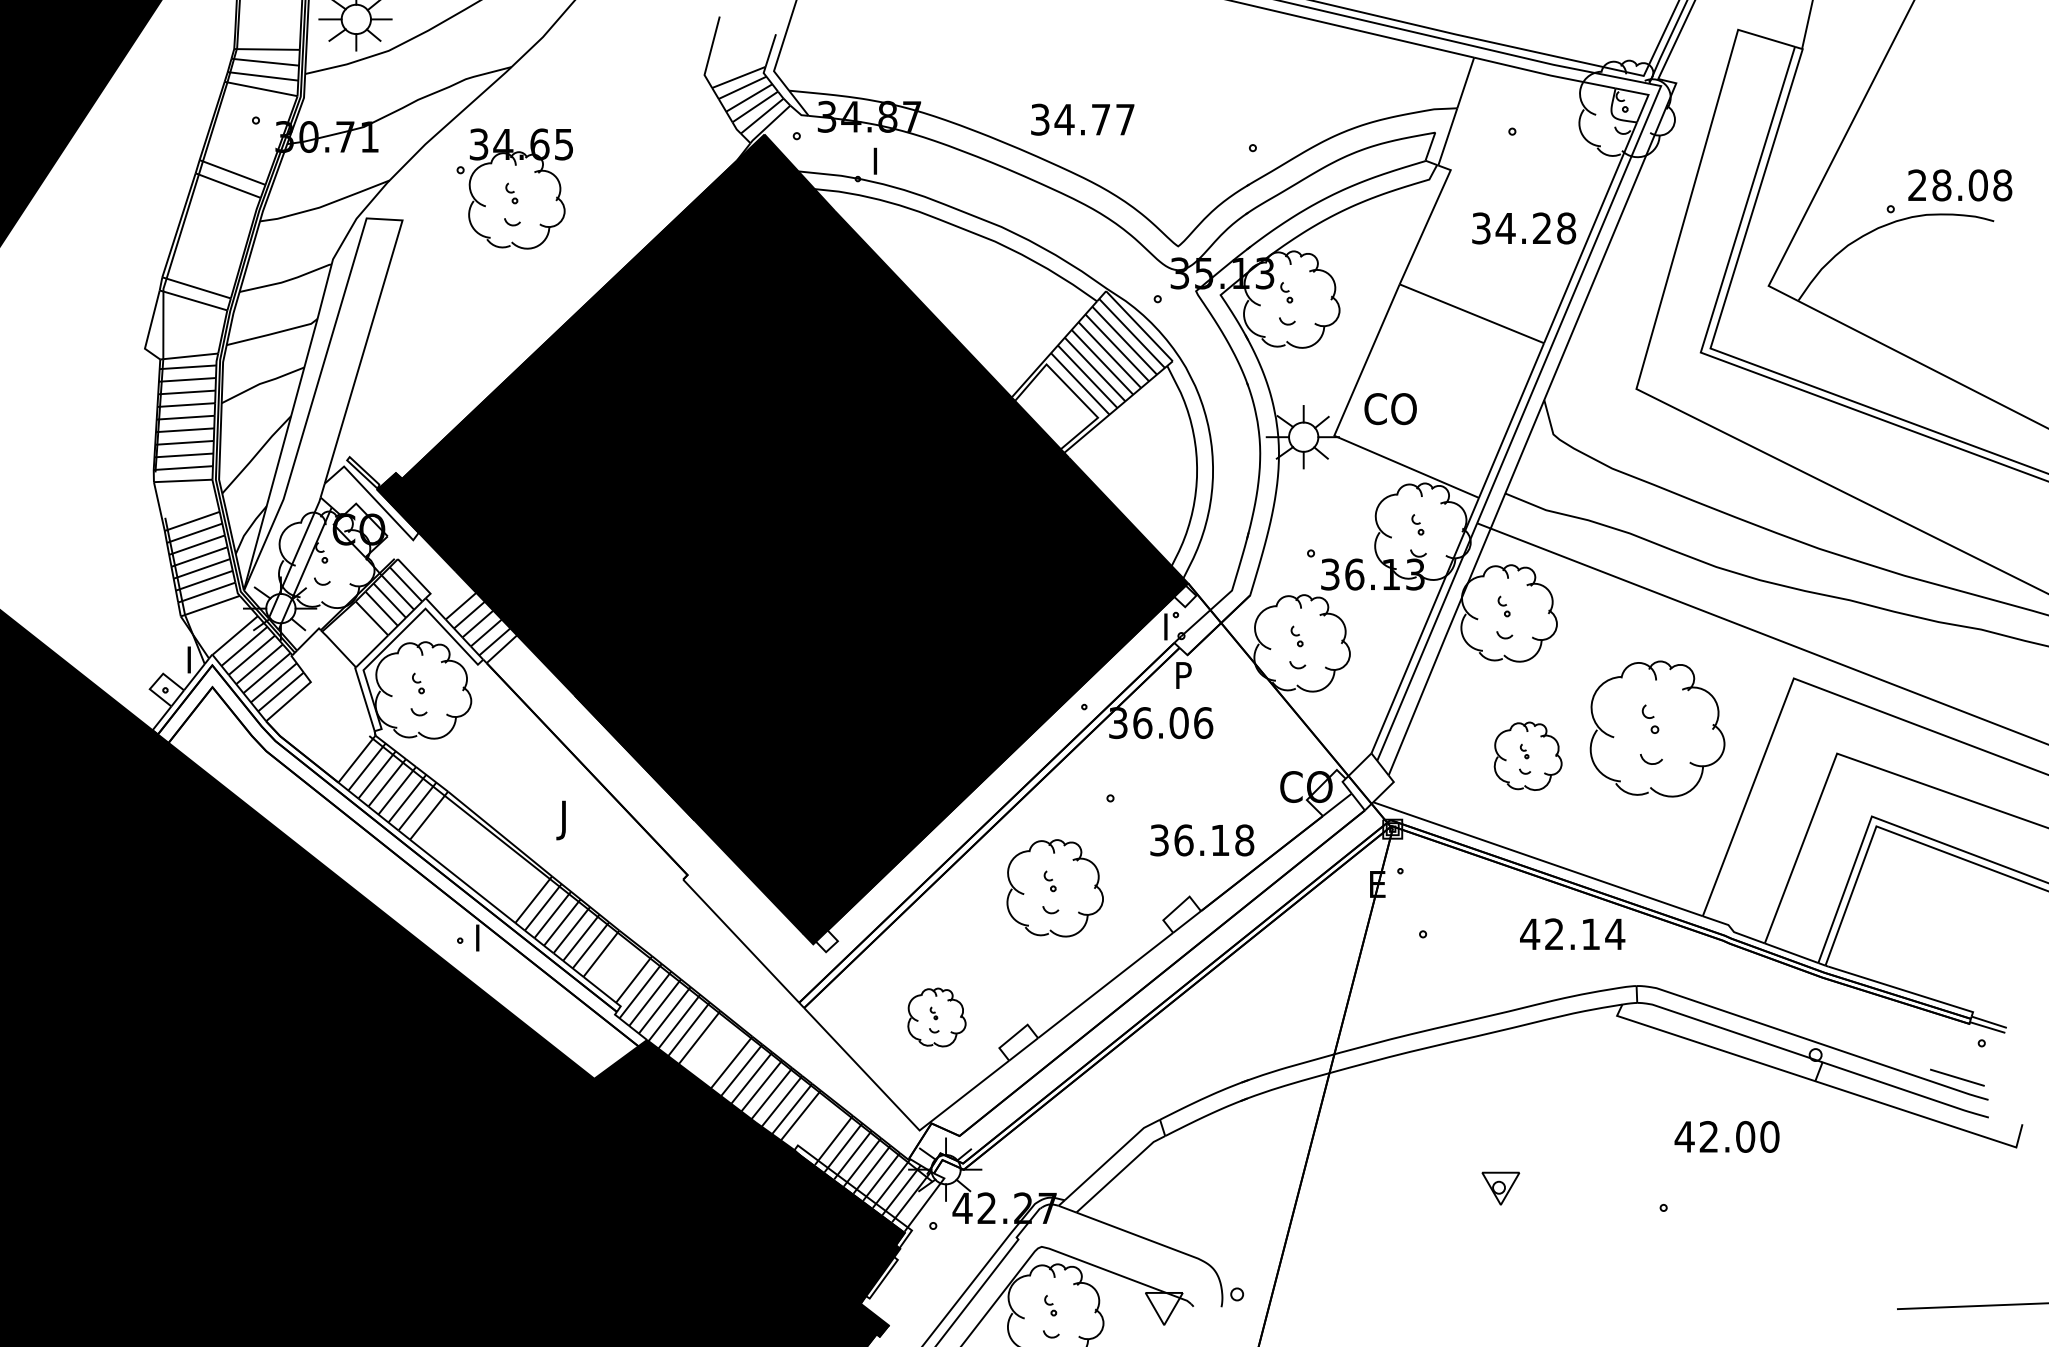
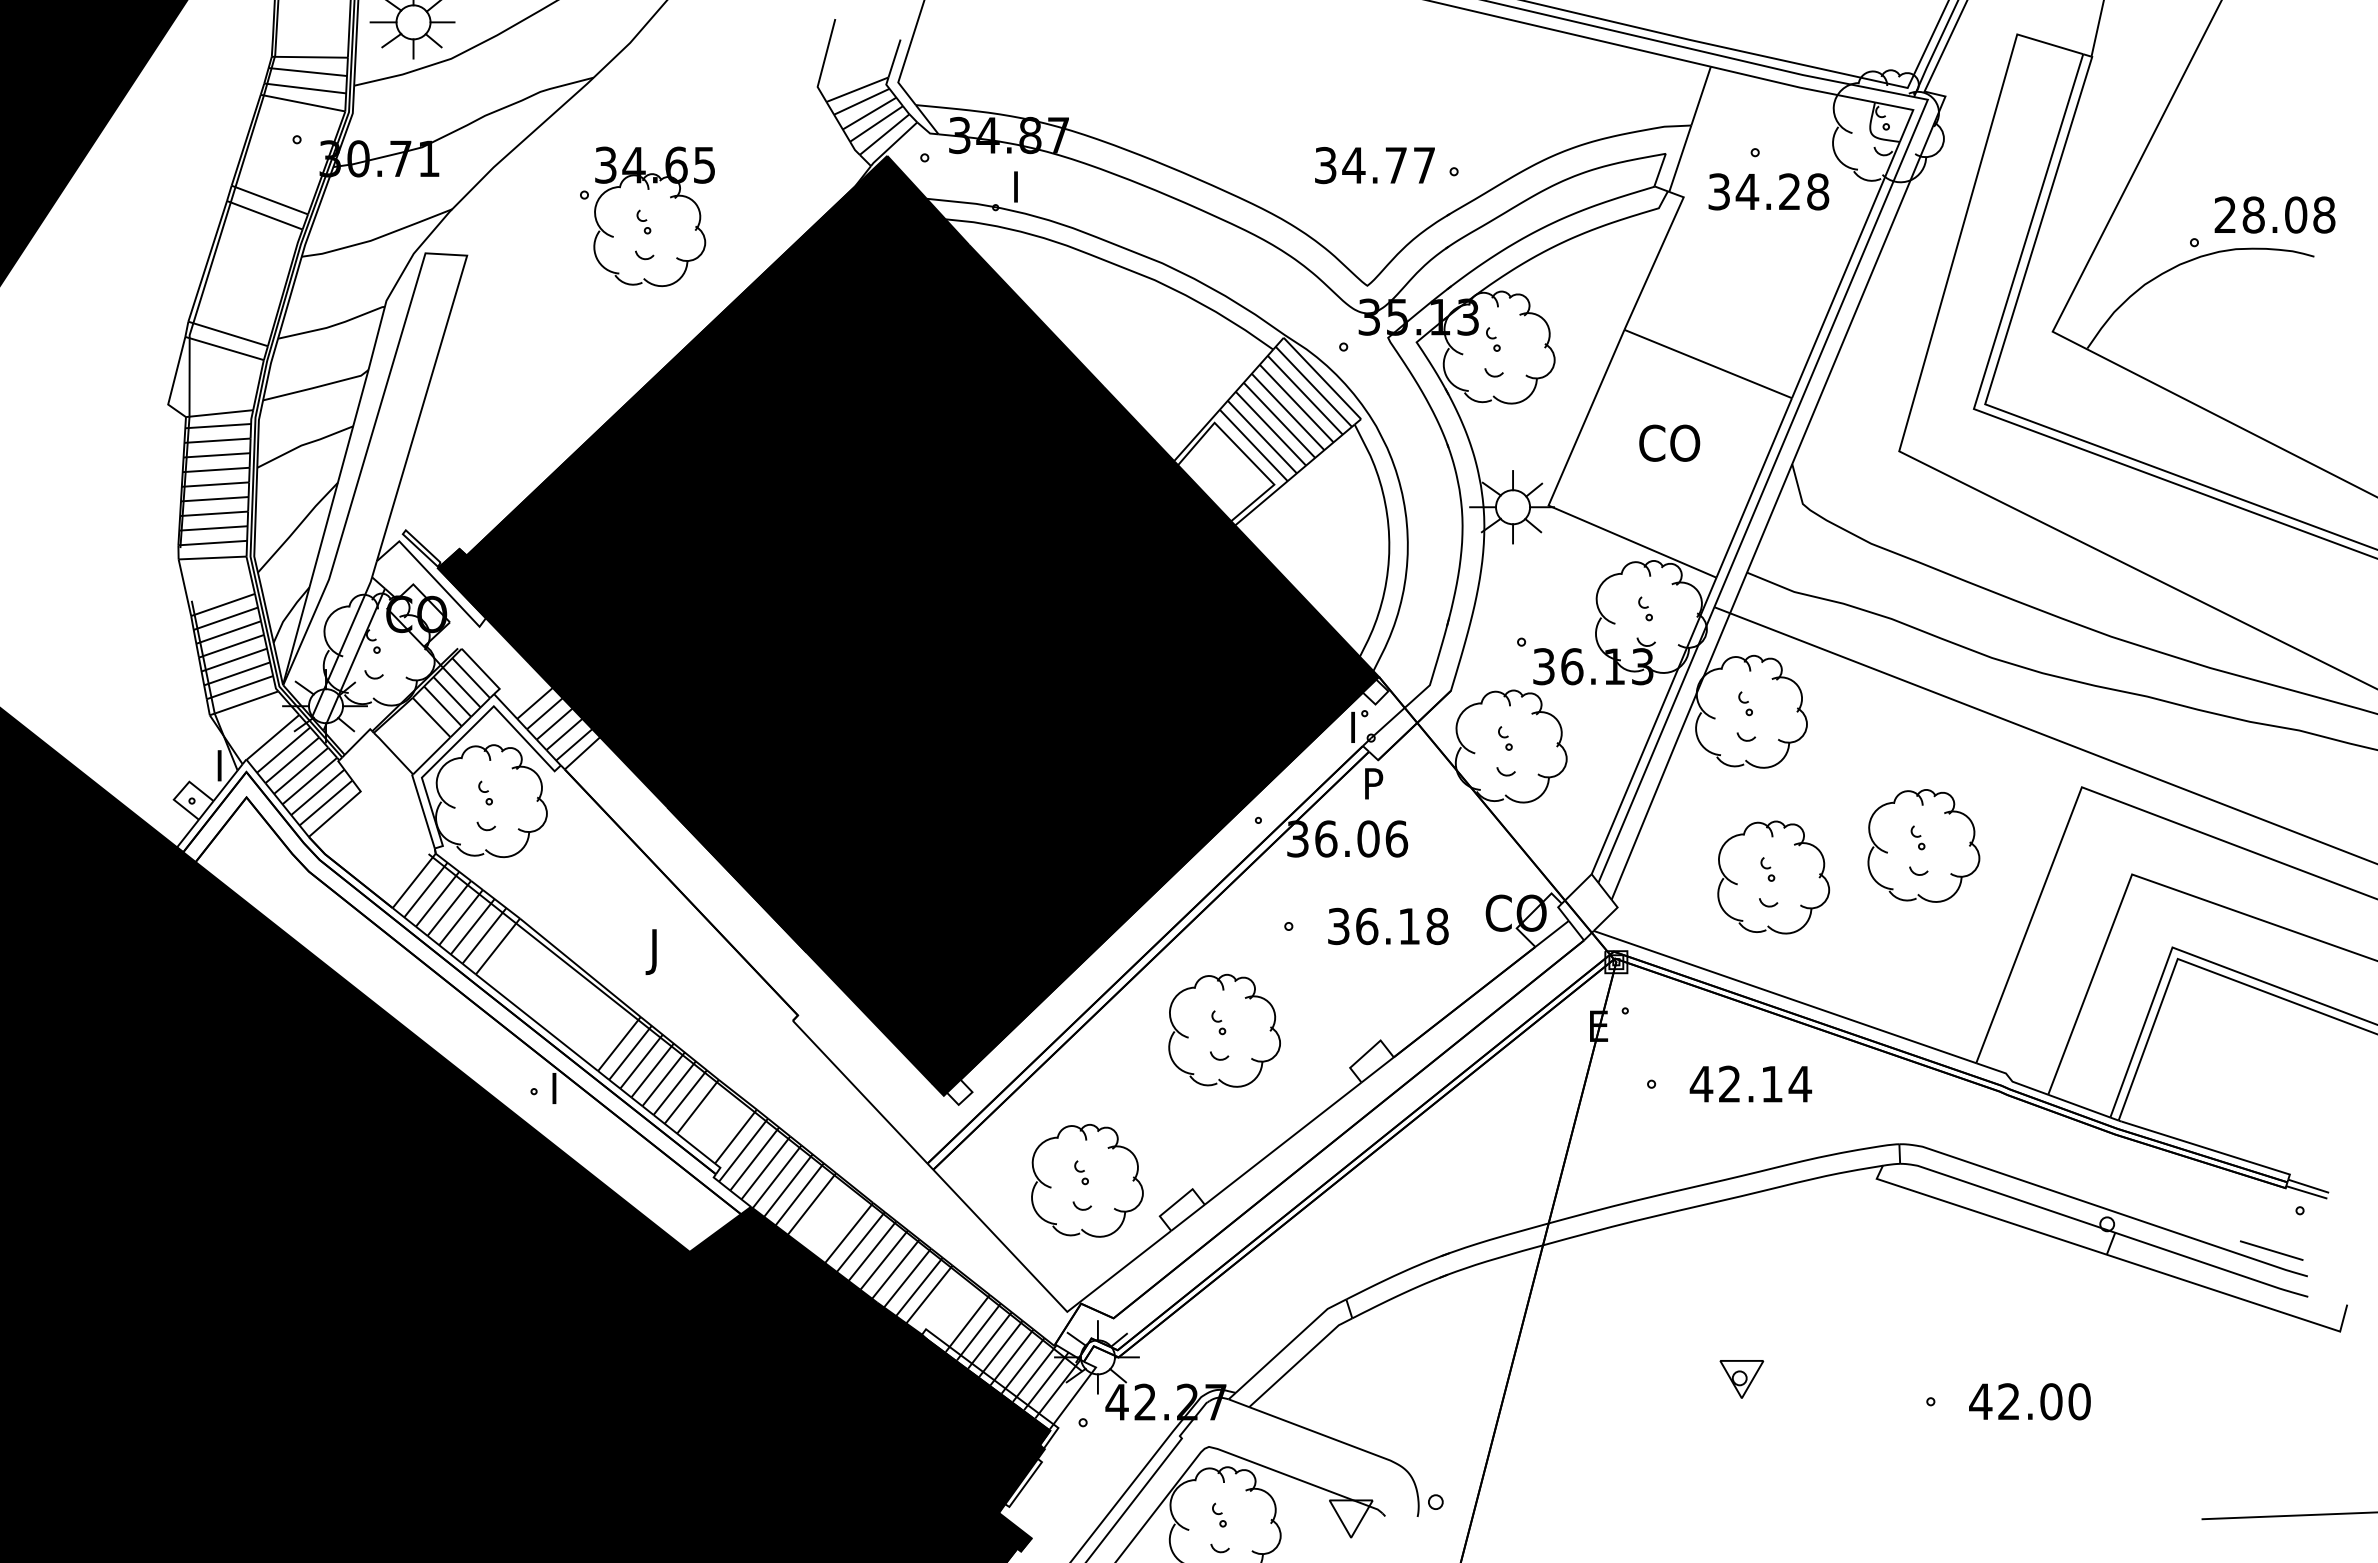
text: (1082, 119) -> (1374, 165), moved
part: (514, 188) -> (646, 216), moved
text: (1524, 228) -> (1769, 191), moved
text: (1390, 409) -> (1669, 443), moved
part: (1657, 728) -> (1923, 845), size x0.71
part: (1527, 756) -> (1772, 877), size x1.43
text: (1202, 840) -> (1388, 926), moved
text: (1572, 933) -> (1750, 1083), moved
part: (936, 1017) -> (1086, 1180), size x1.67
text: (1726, 1136) -> (2029, 1401), moved

